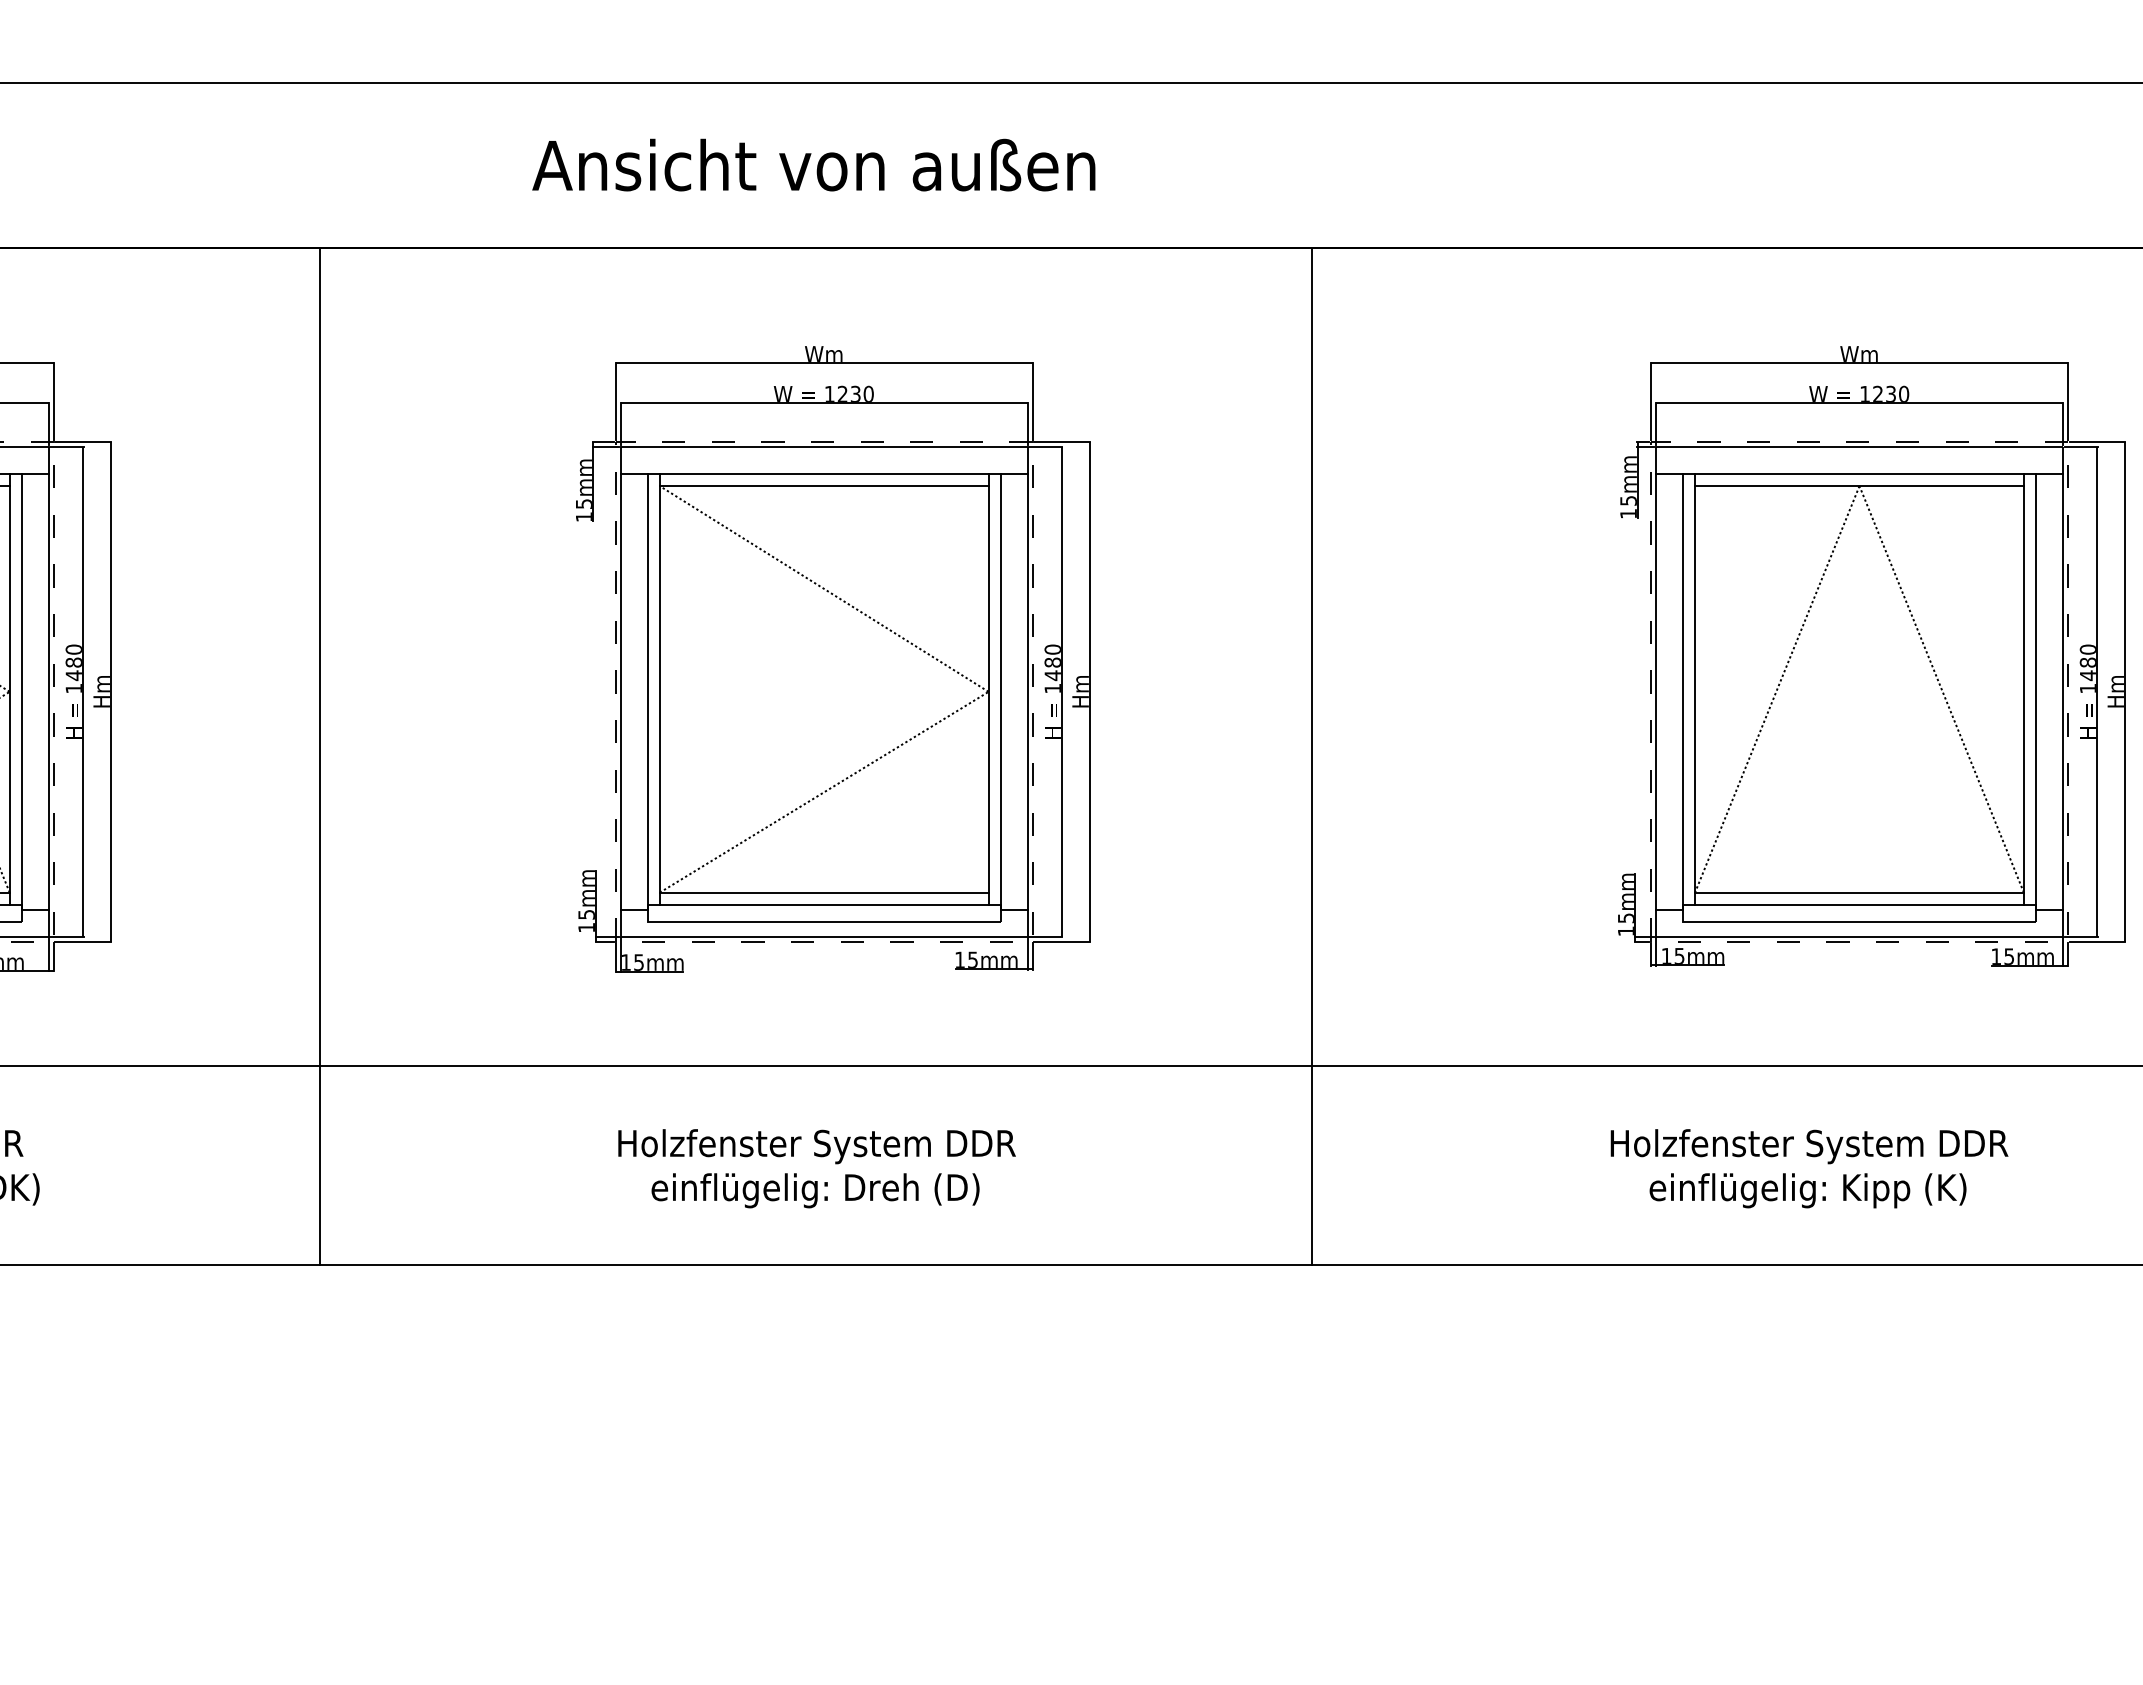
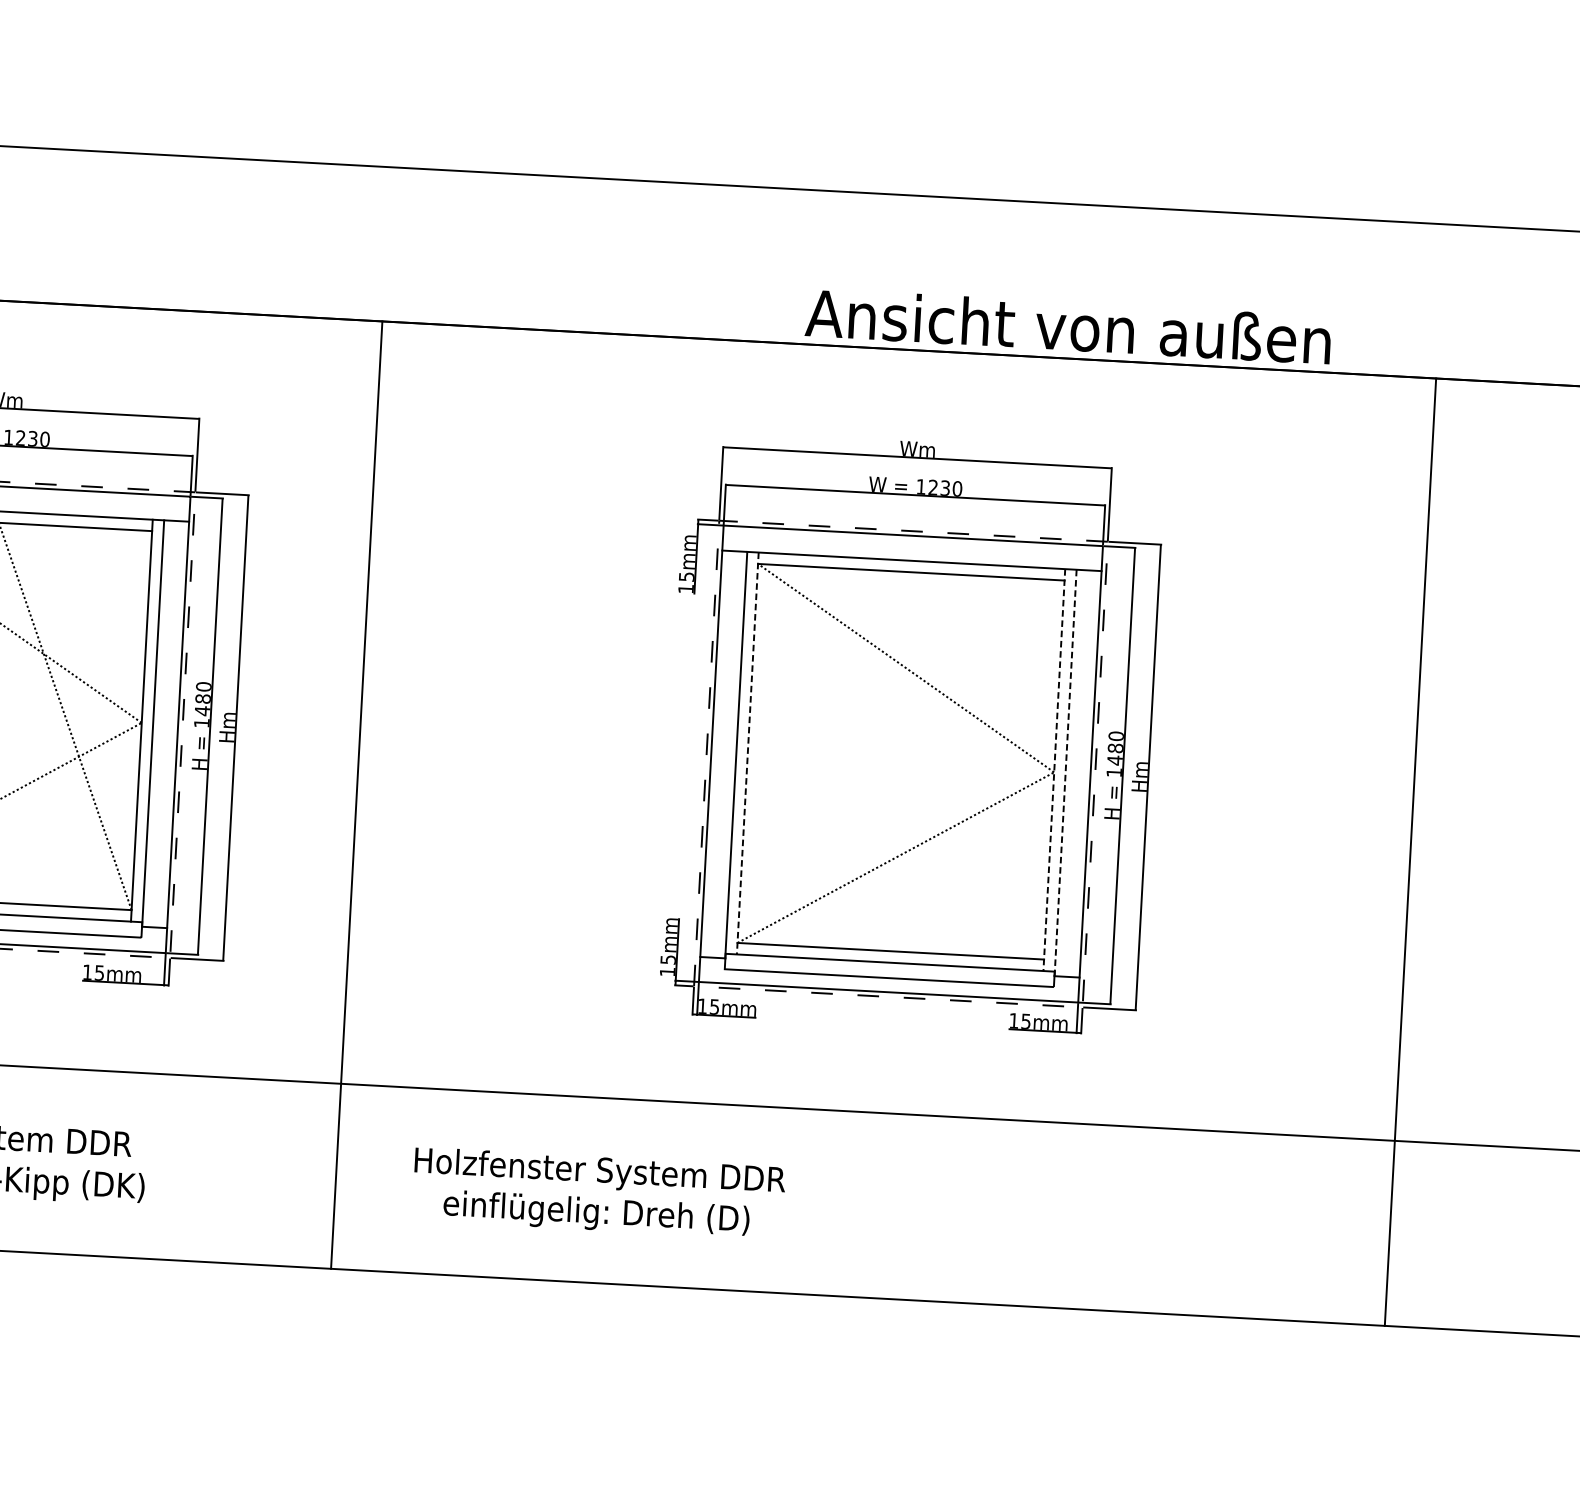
text: (813, 164) -> (1067, 325), moved
line: (659, 689) -> (747, 753), solid -> dashed
line: (988, 689) -> (1054, 770), solid -> dashed
line: (1000, 691) -> (1065, 772), solid -> dashed
line: (319, 756) -> (356, 795), moved
line: (1312, 756) -> (1410, 852), moved
text: (816, 1168) -> (598, 1193), moved

